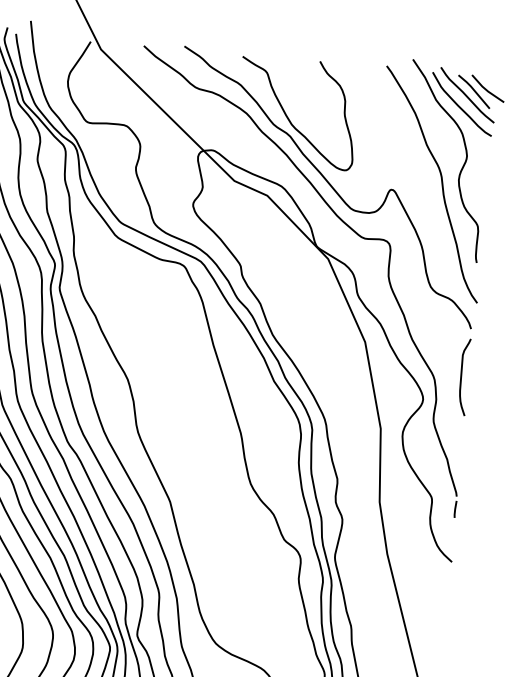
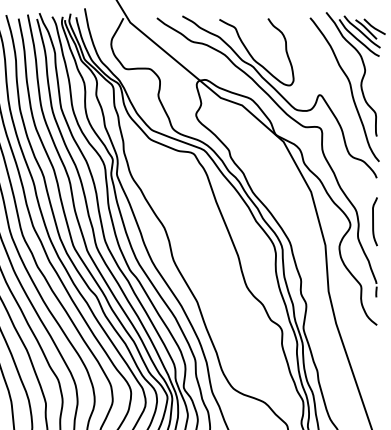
curve: (461, 376) -> (373, 221), moved

